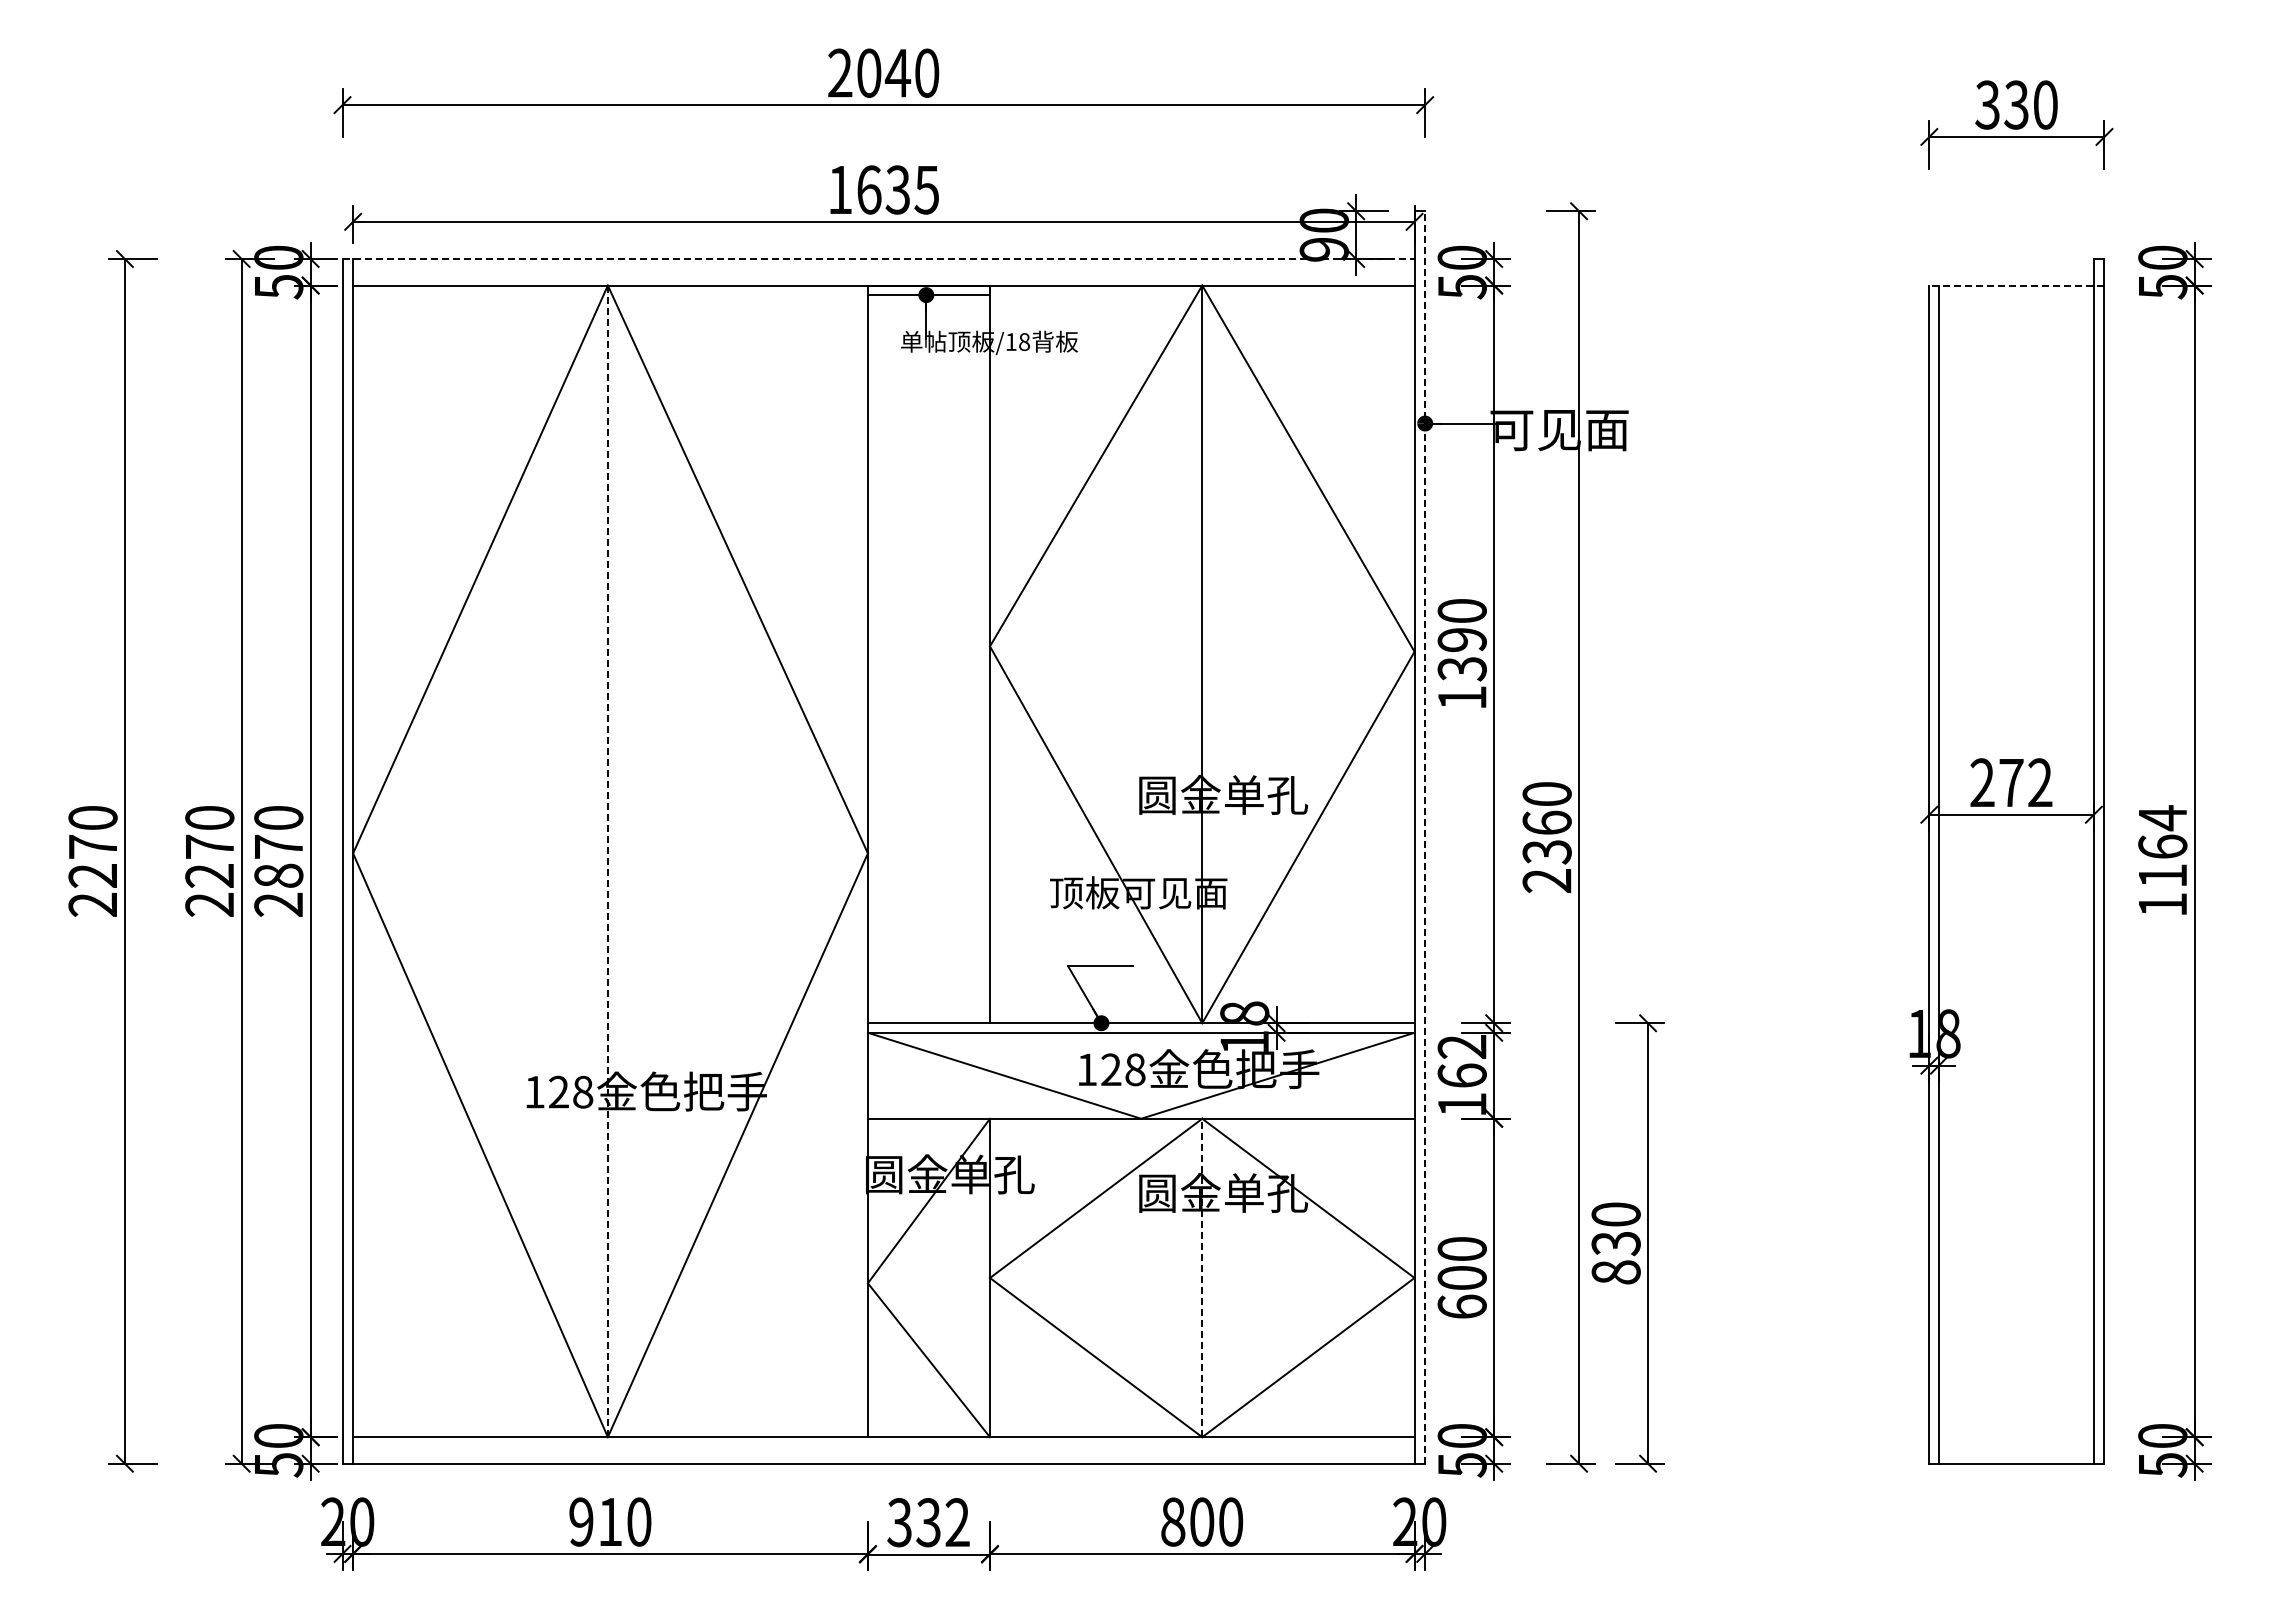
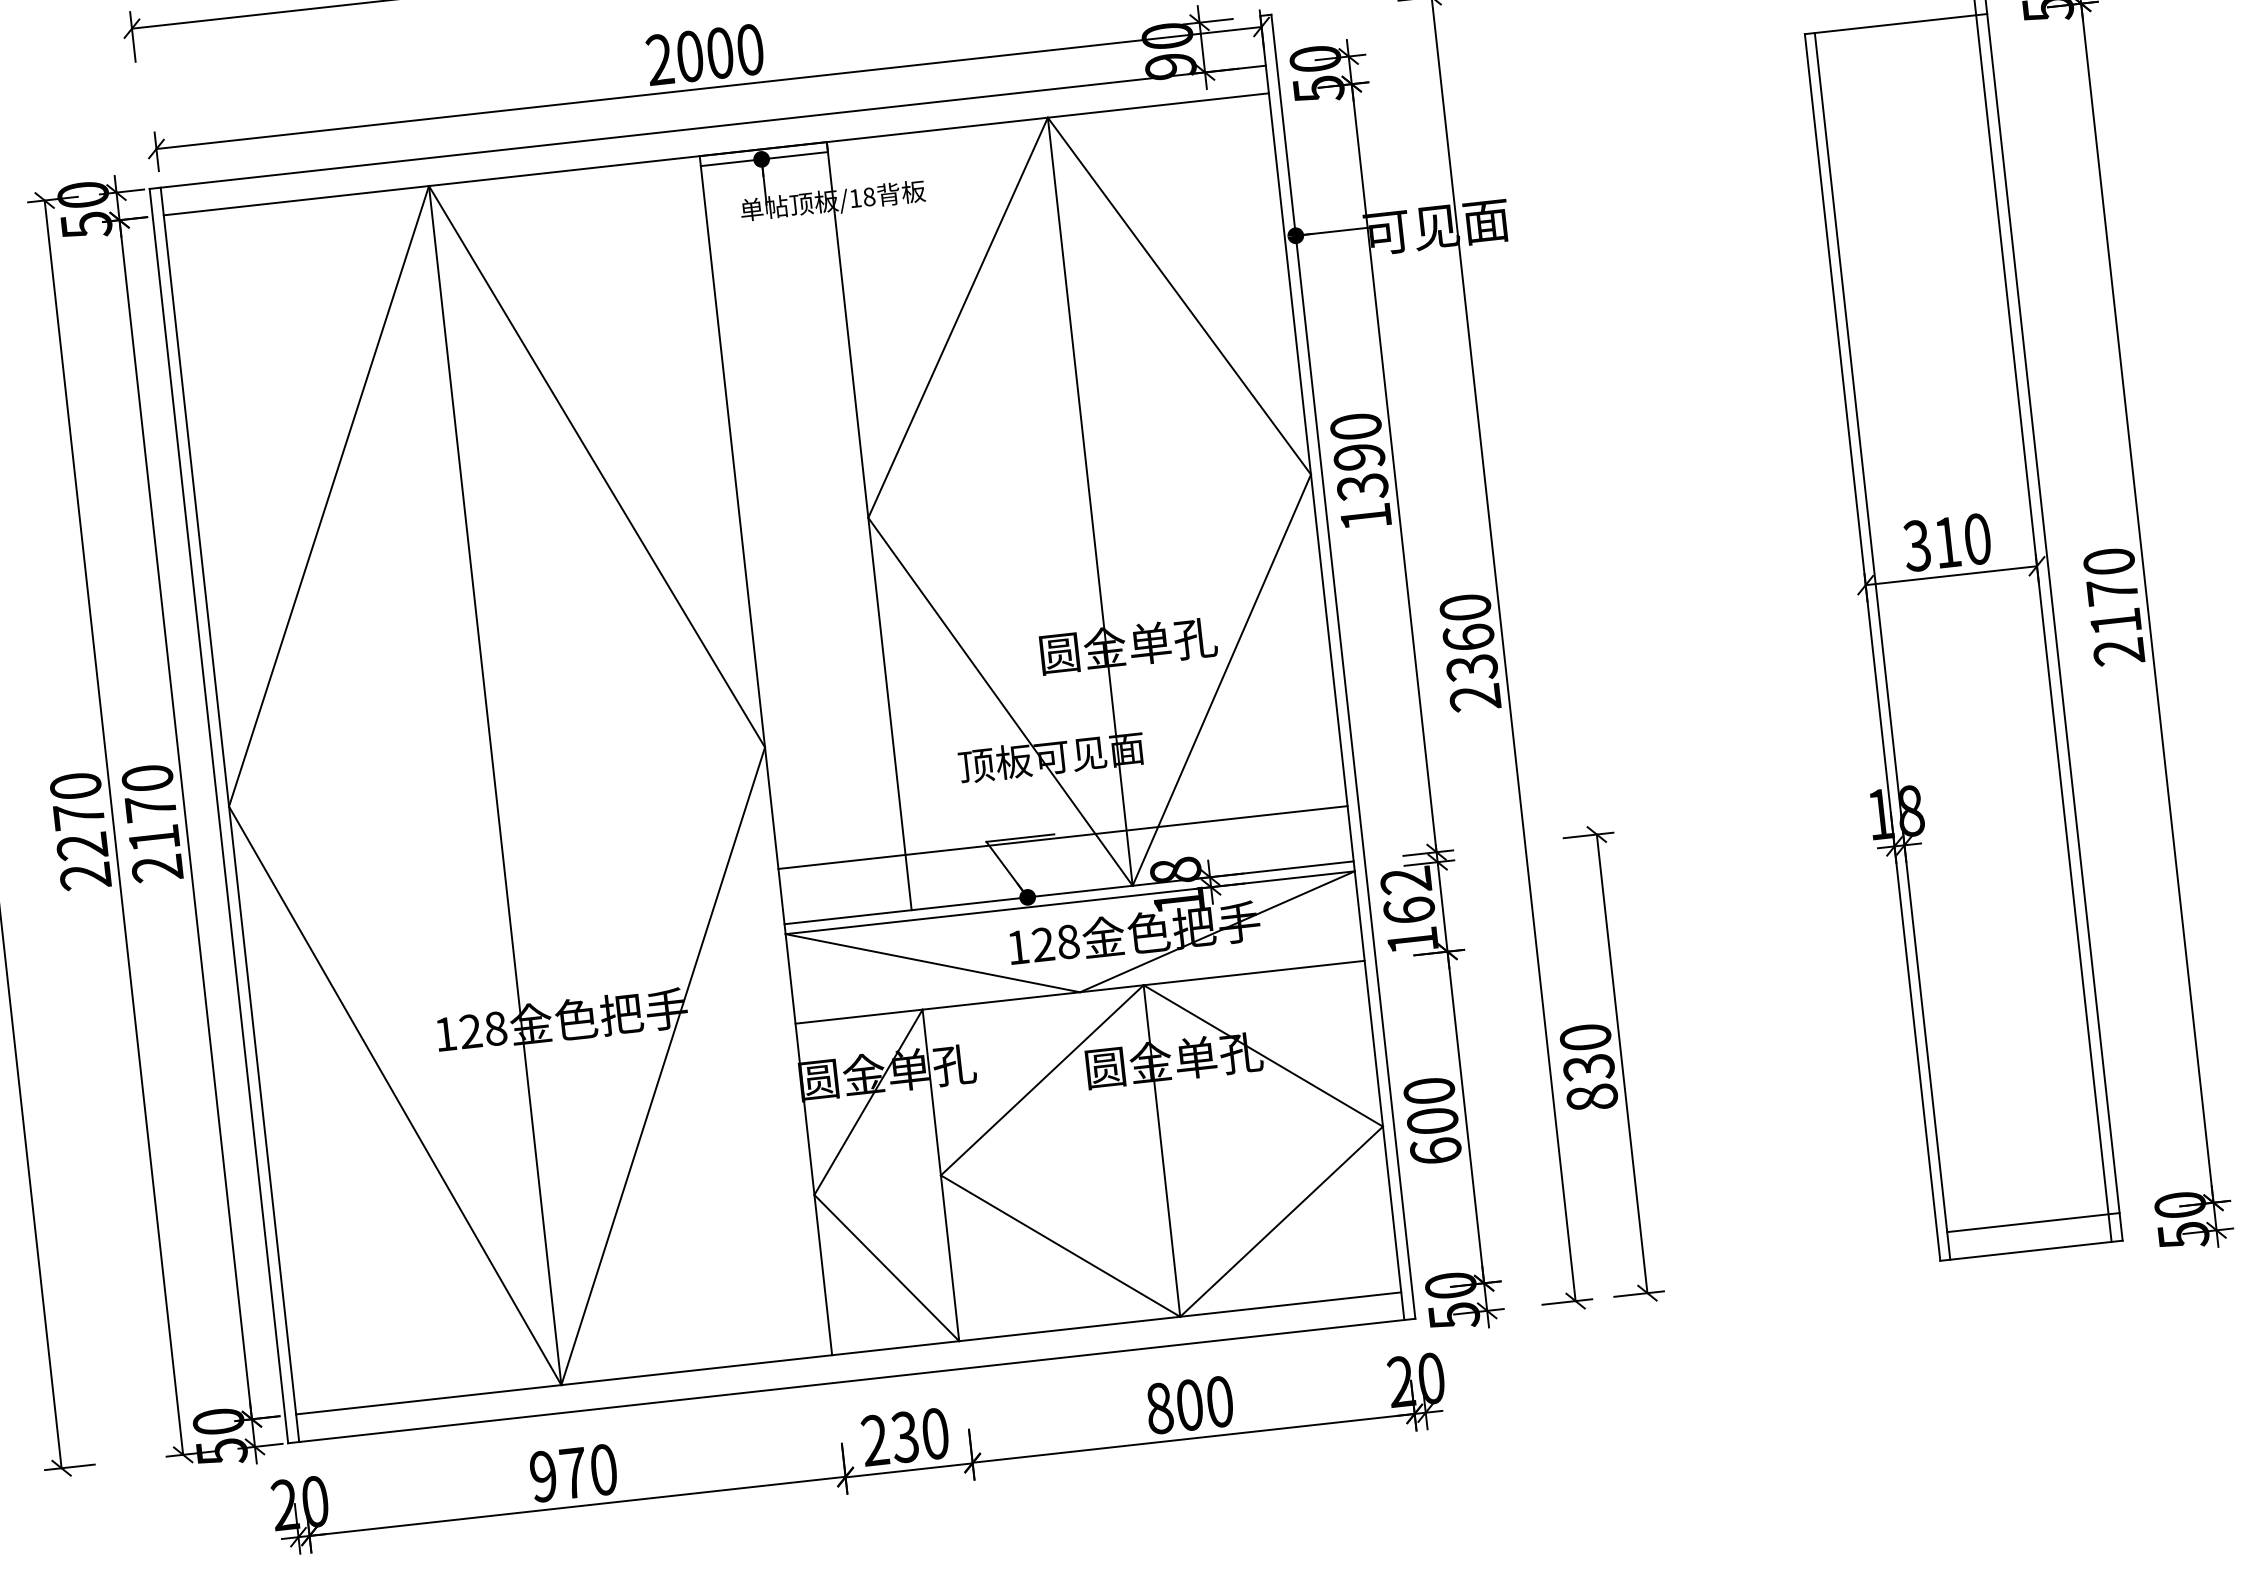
text: (883, 189) -> (704, 54), 1635 -> 2000
line: (879, 259) -> (708, 127), dashed -> solid
line: (2016, 285) -> (1895, 24), dashed -> solid
text: (2011, 782) -> (1947, 542), 272 -> 310
line: (1425, 836) -> (1343, 665), dashed -> solid
text: (2162, 860) -> (2113, 605), 1164 -> 2170
line: (607, 861) -> (494, 785), dashed -> solid
text: (278, 875) -> (153, 838), 2870 -> 2170
line: (1140, 970) -> (1062, 837), added
line: (1202, 1277) -> (1162, 1150), dashed -> solid
line: (2021, 1437) -> (2033, 1222), added
text: (610, 1521) -> (573, 1472), 910 -> 970
text: (928, 1522) -> (905, 1437), 332 -> 230

